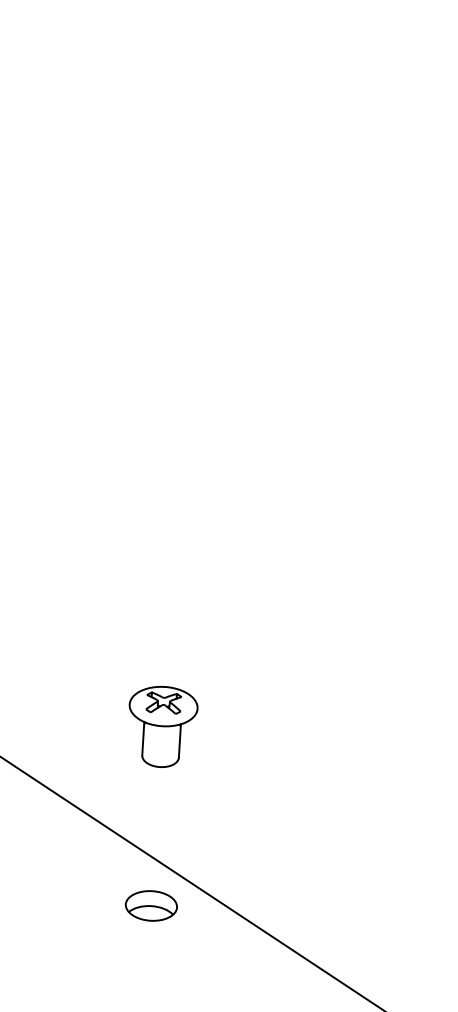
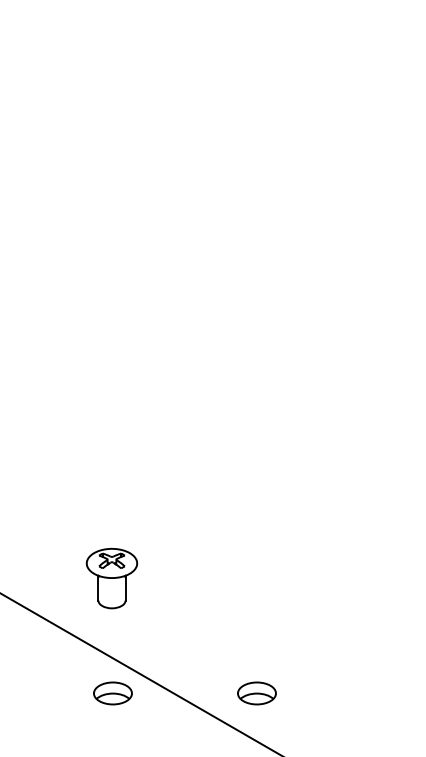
part: (161, 726) -> (111, 578), moved
part: (344, 917) -> (256, 693), added

